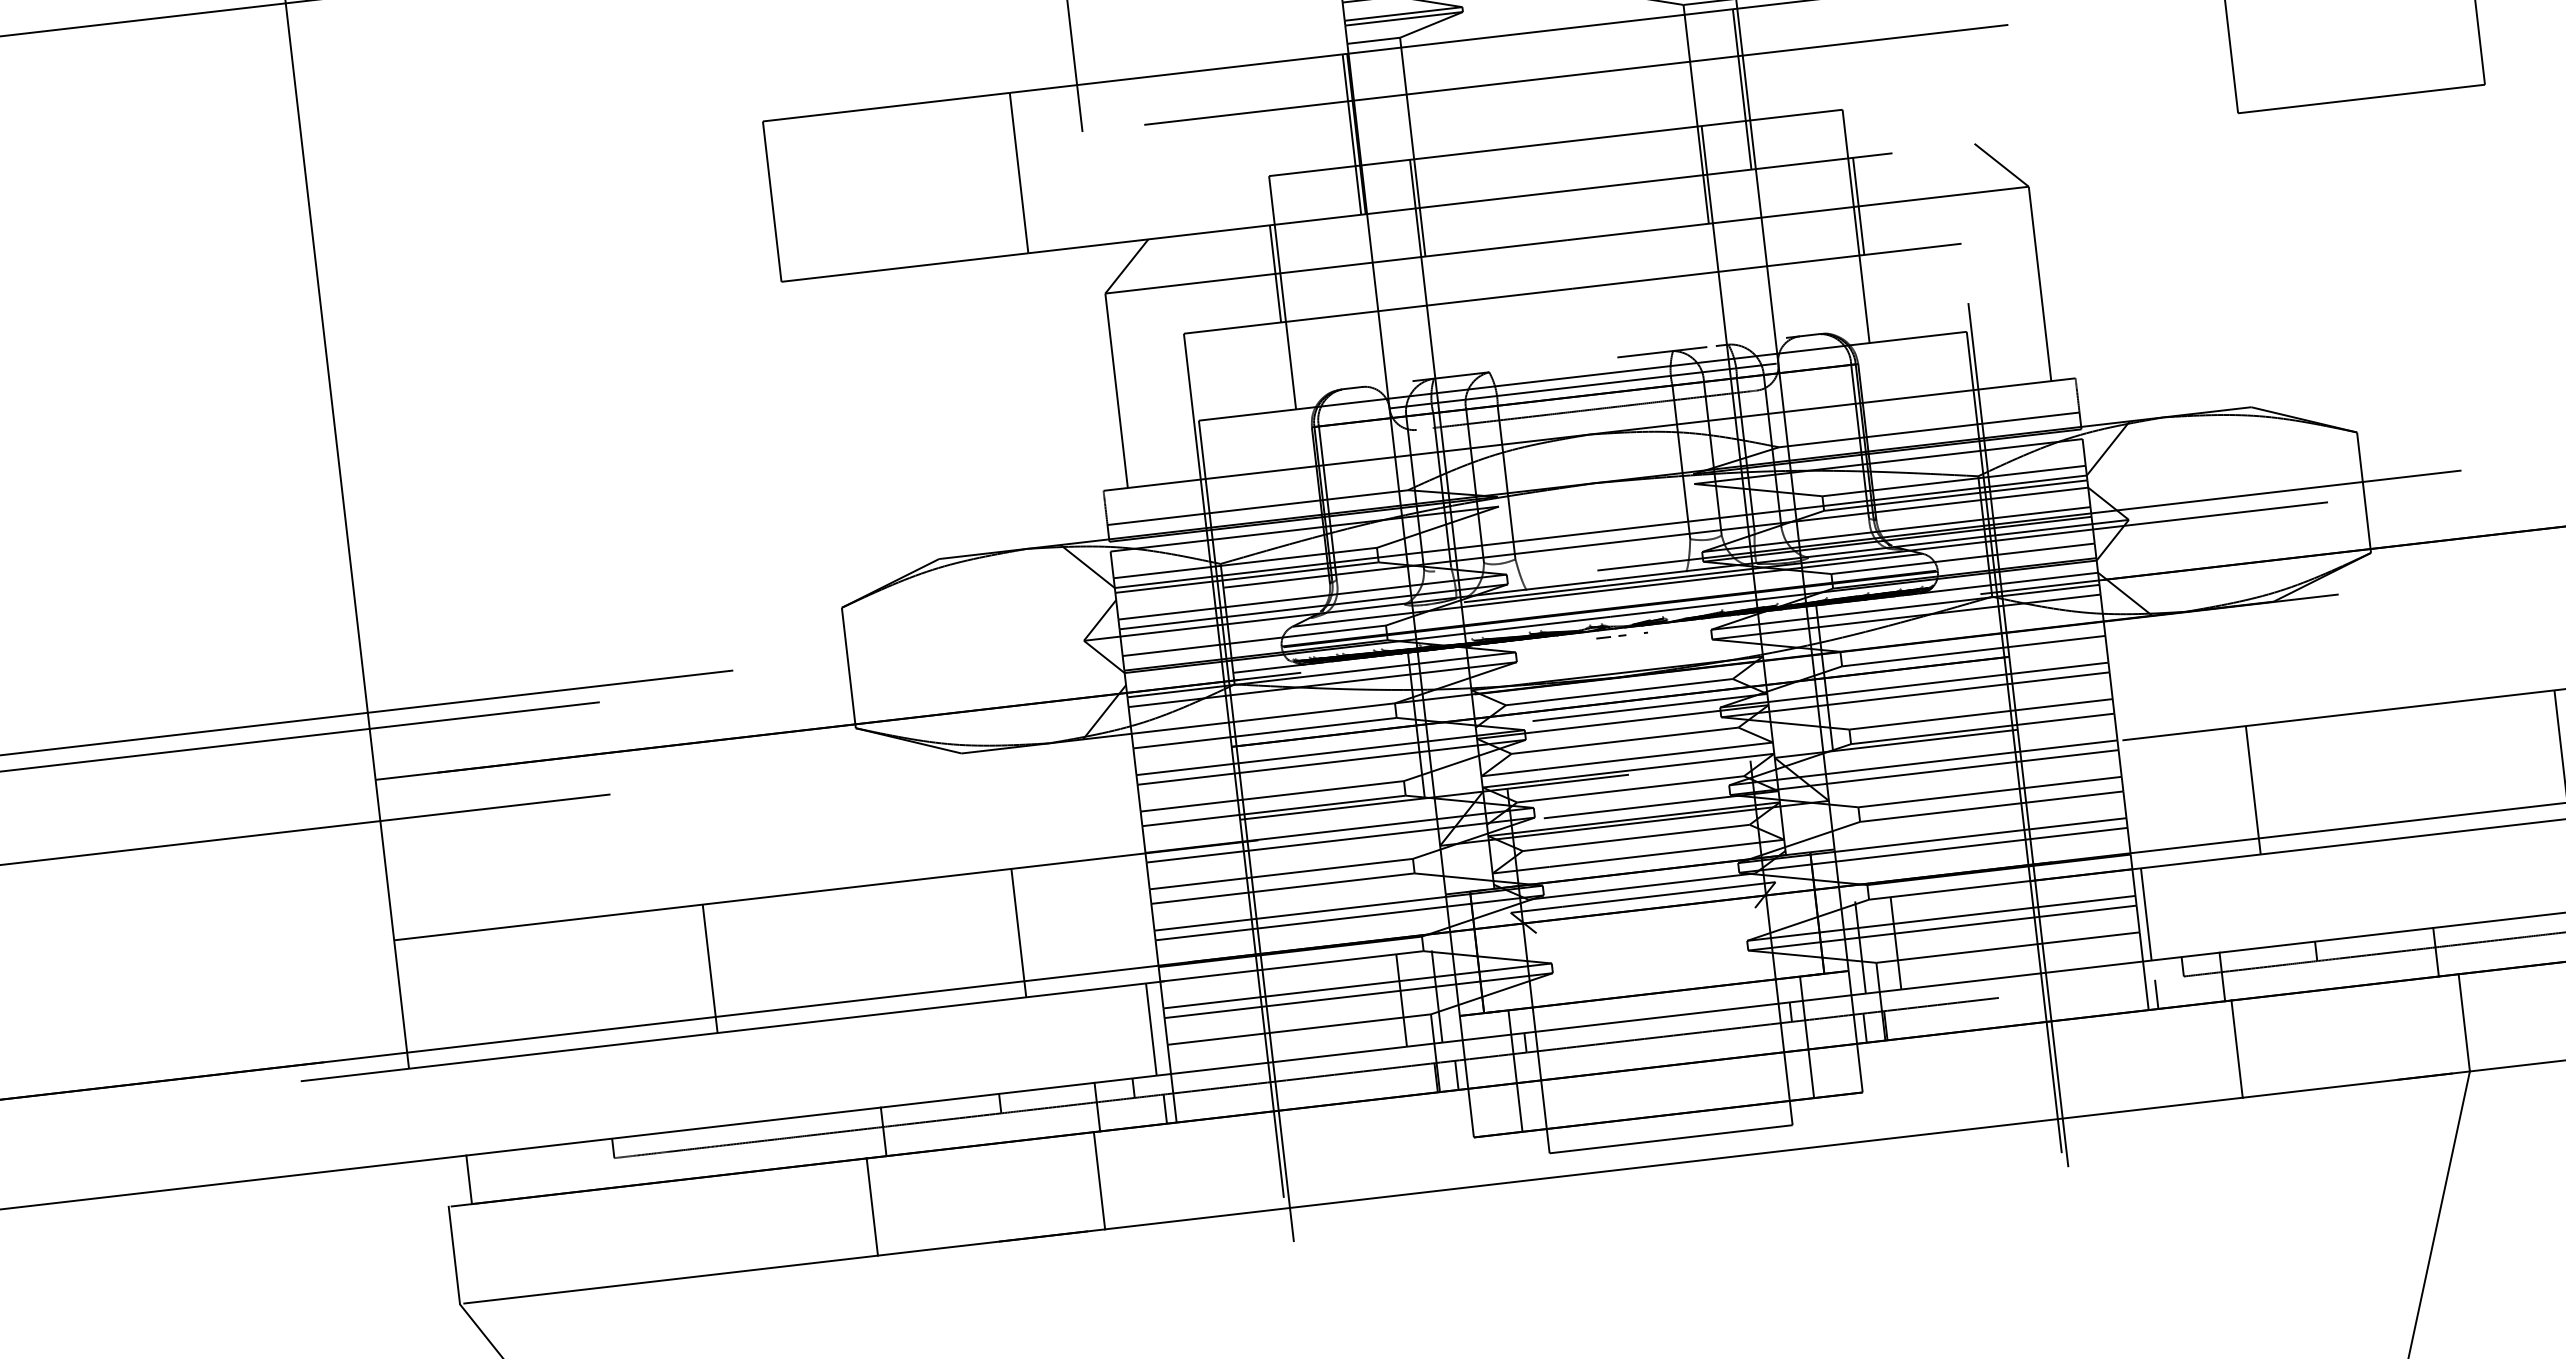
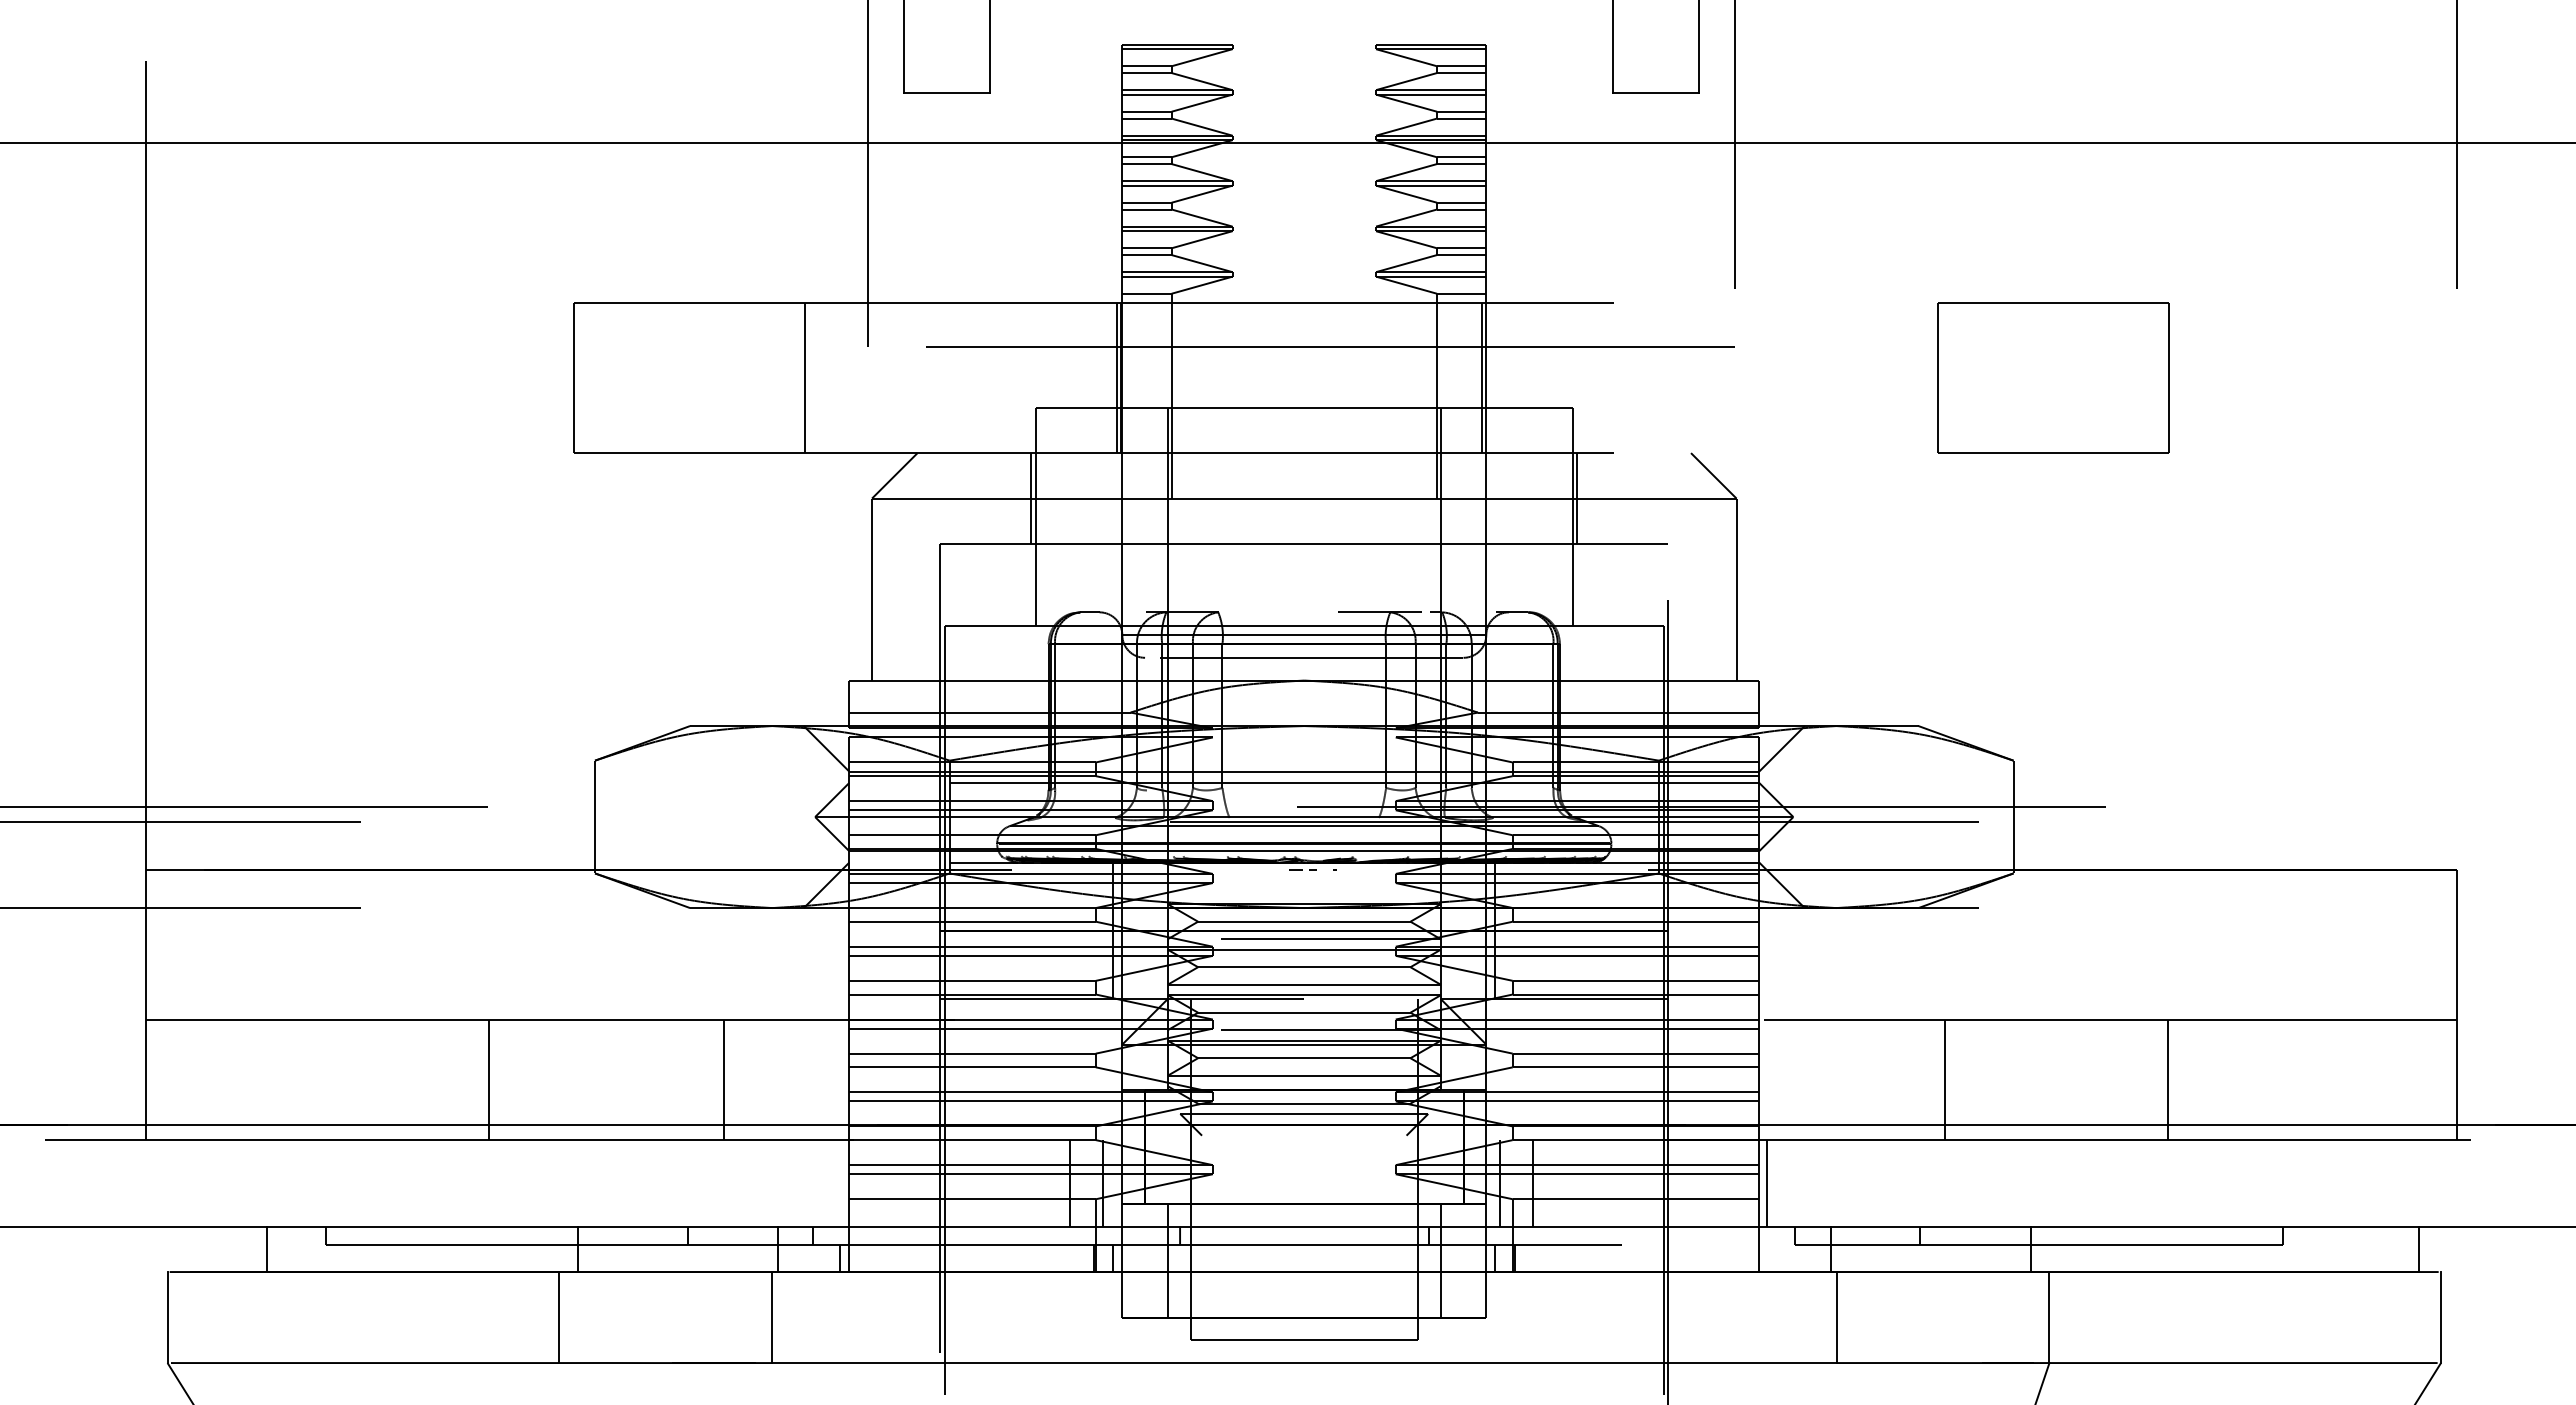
line: (2253, 790) -> (1945, 1080), moved
line: (709, 969) -> (488, 1080), moved
line: (2156, 994) -> (1768, 1258), removed
line: (1150, 1029) -> (835, 1183), removed
line: (469, 1180) -> (266, 1249), moved

